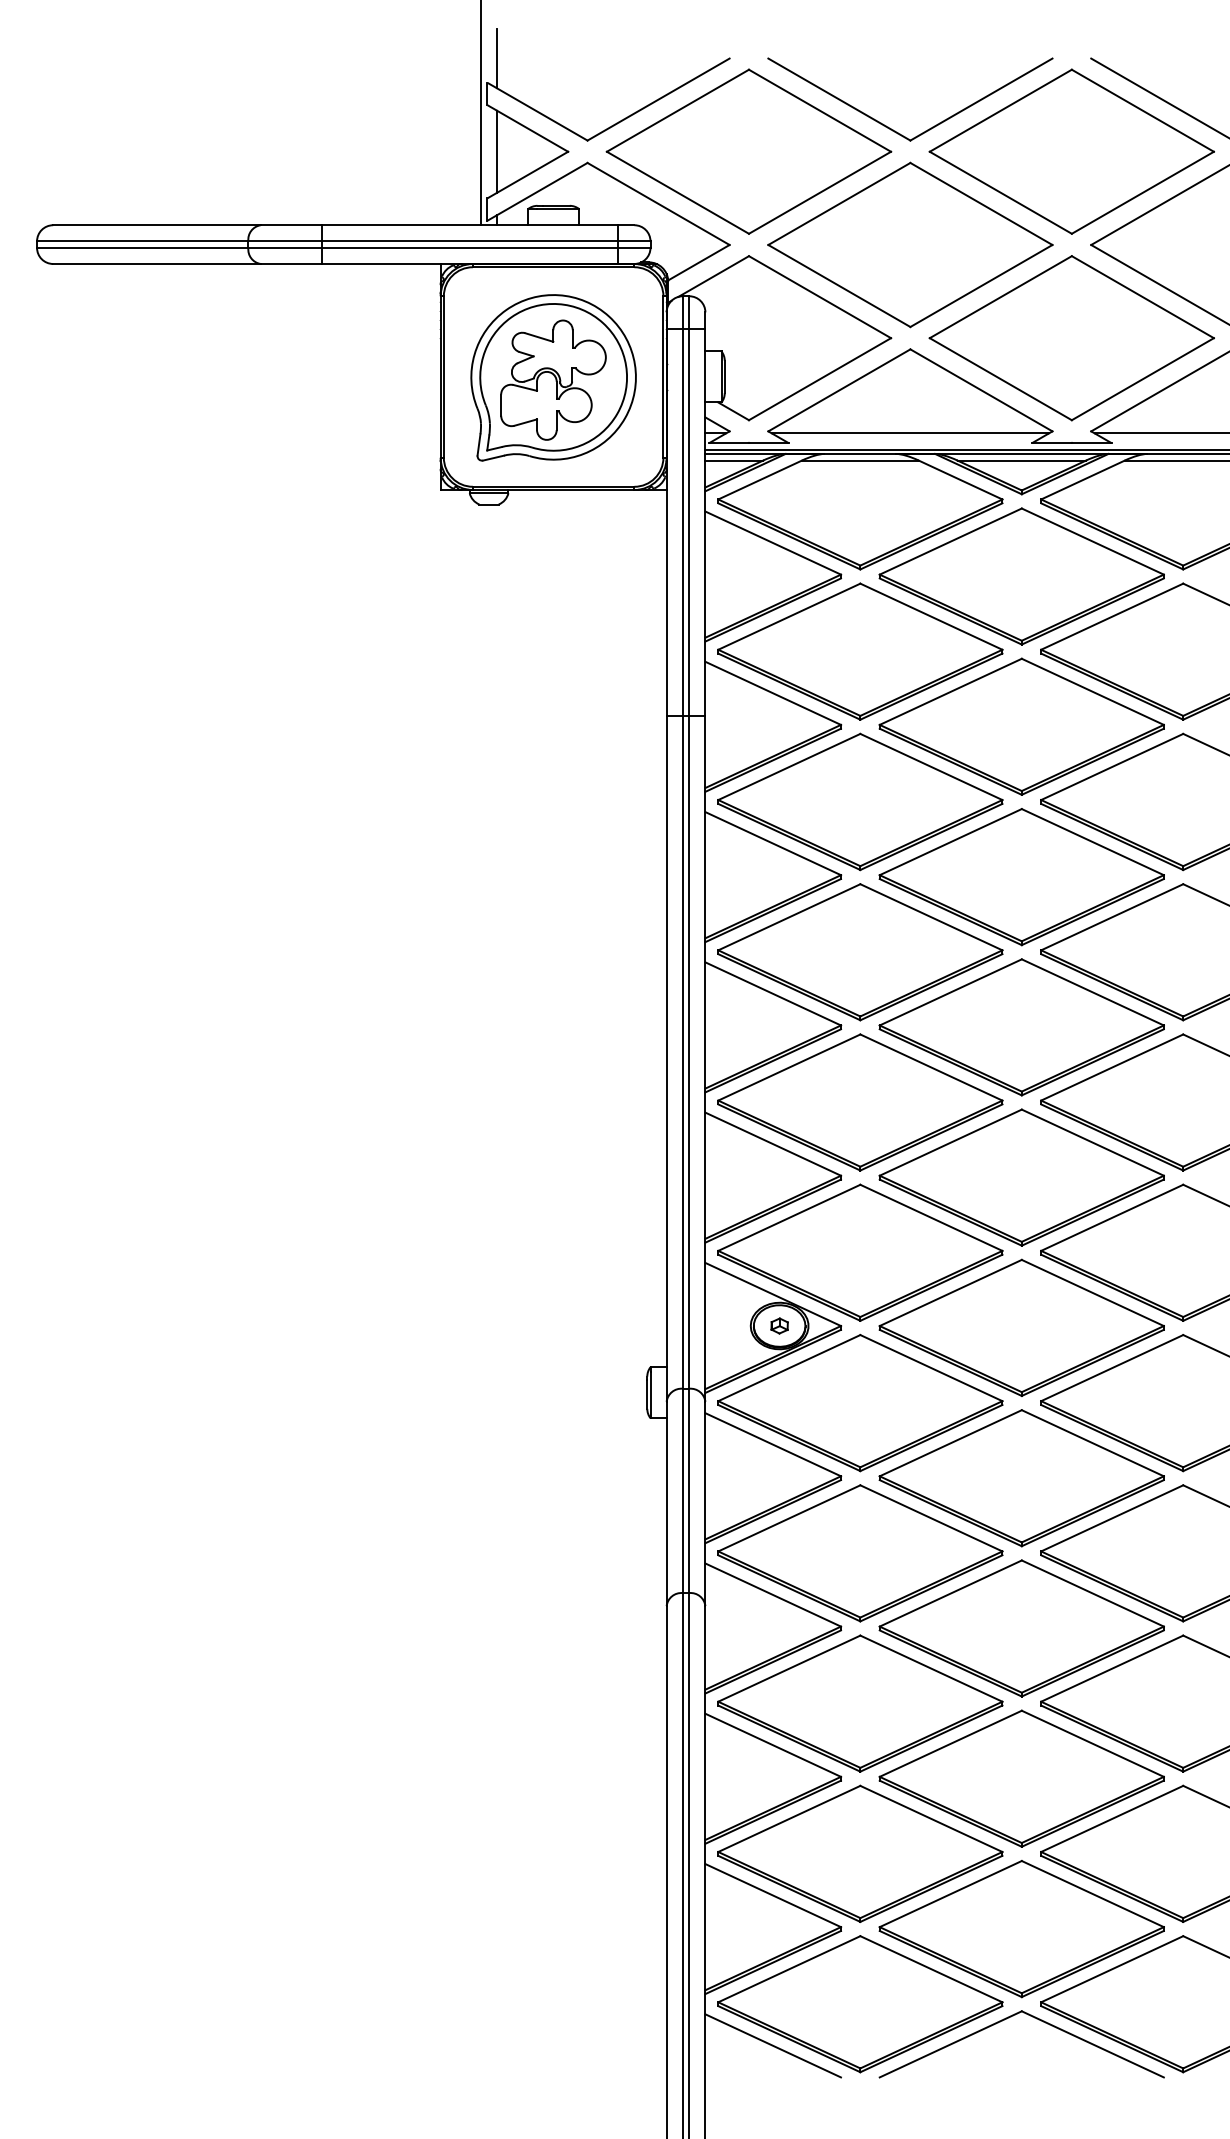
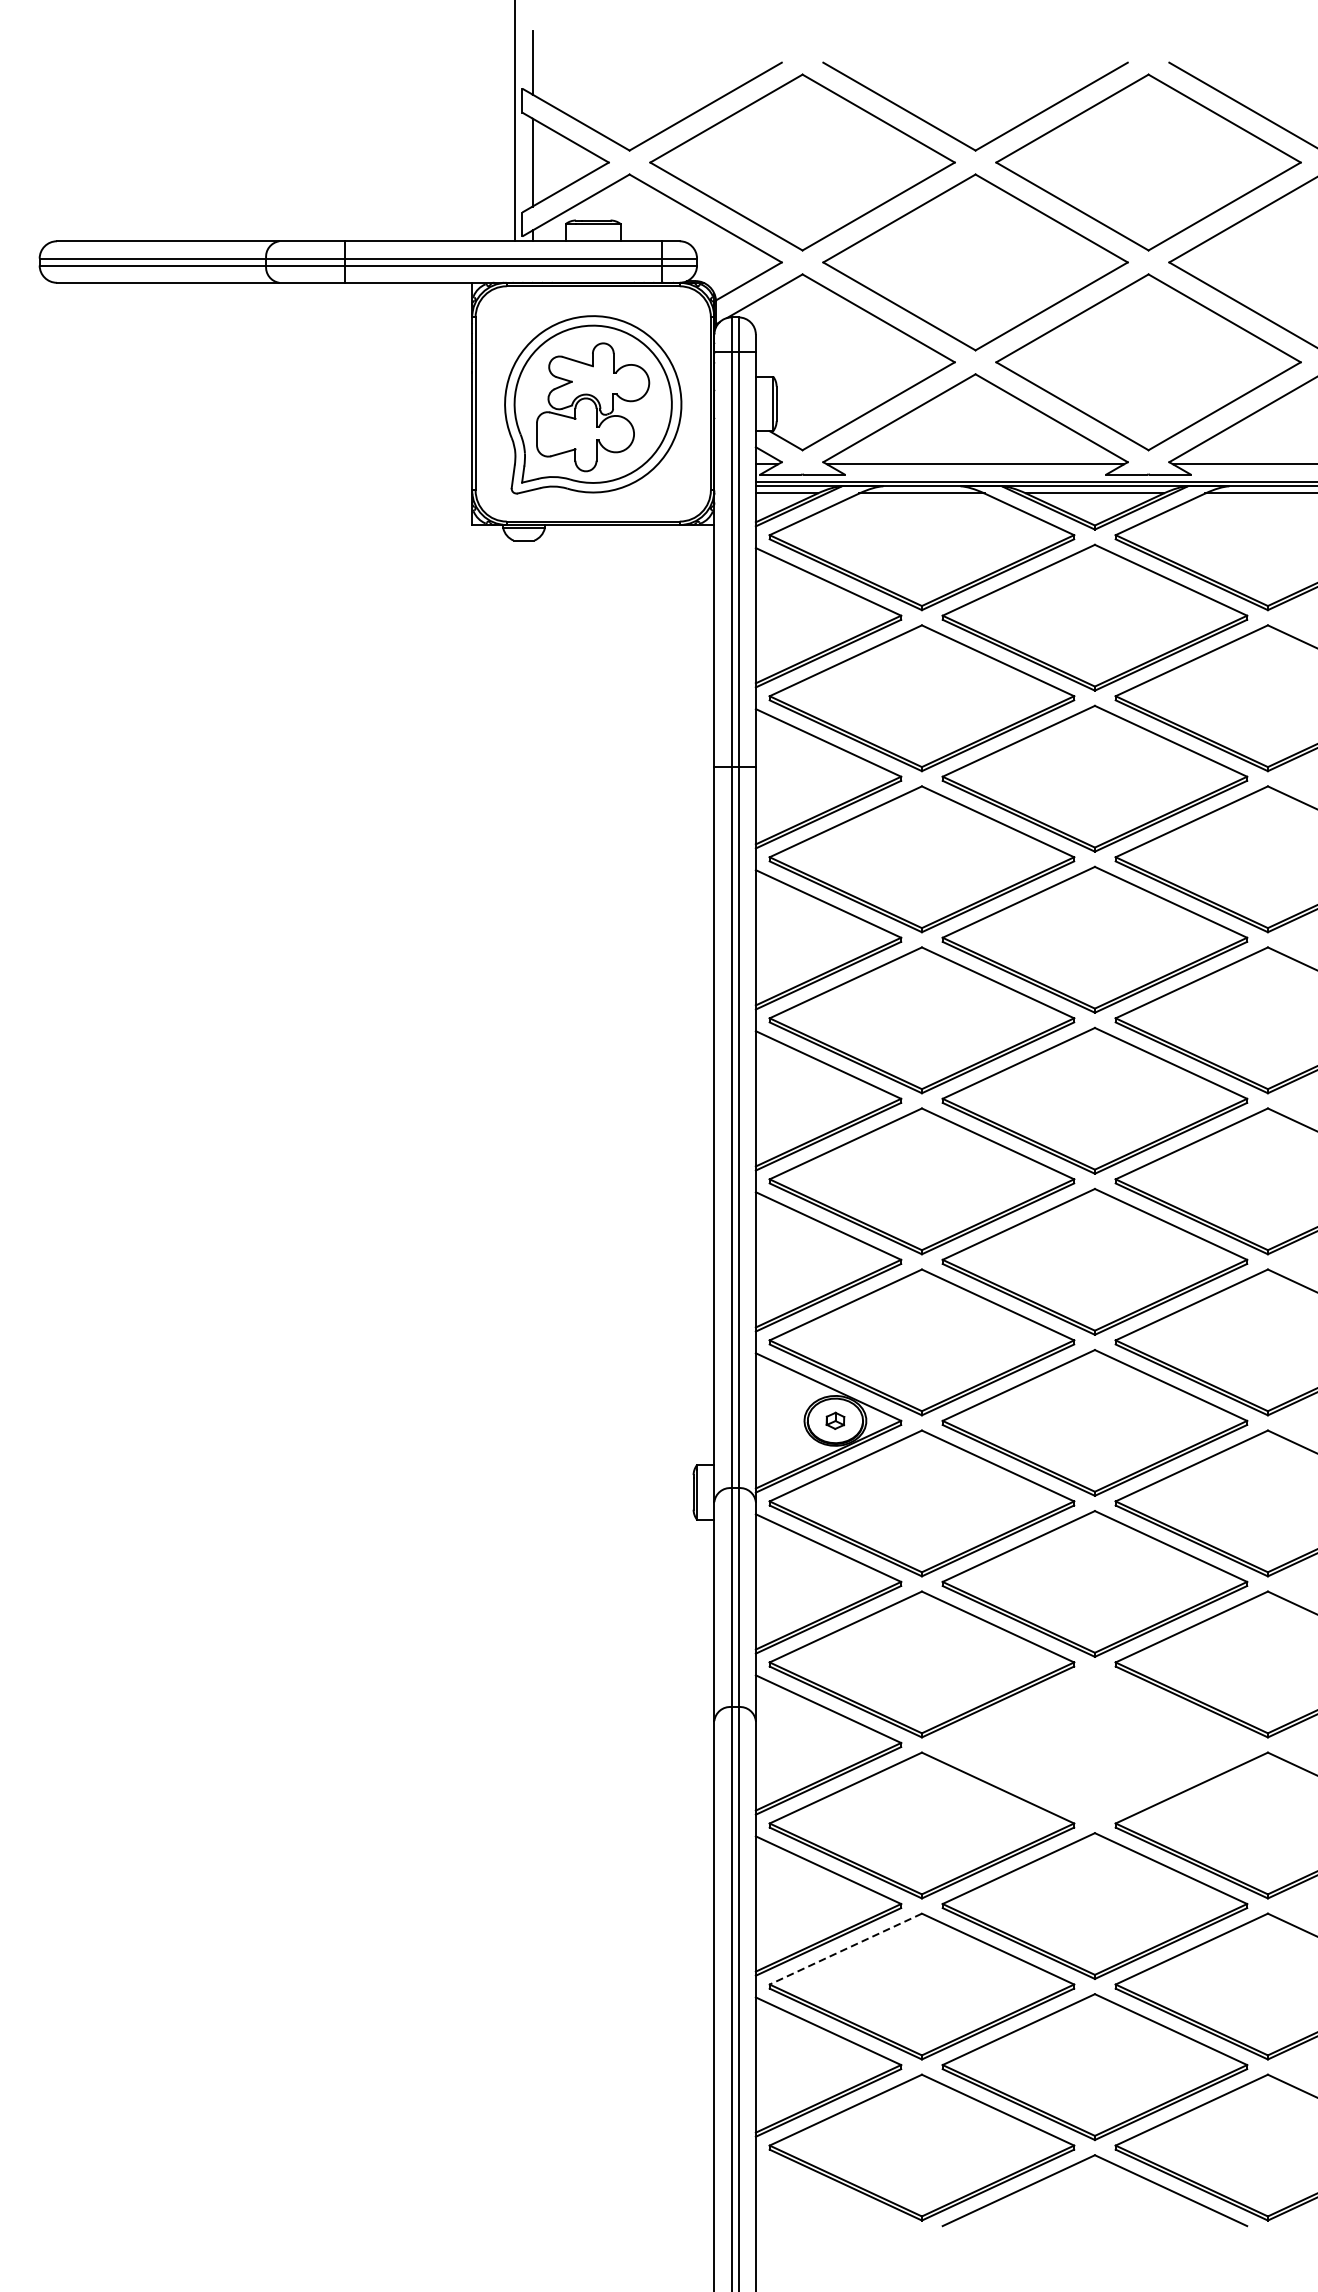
part: (1021, 1628) -> (1094, 1745), removed
line: (788, 1819) -> (844, 1949), solid -> dashed
line: (773, 2045) -> (828, 2191), removed

